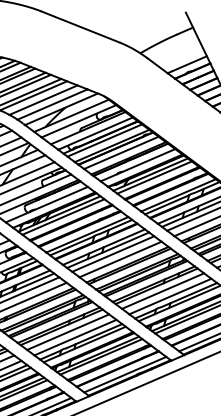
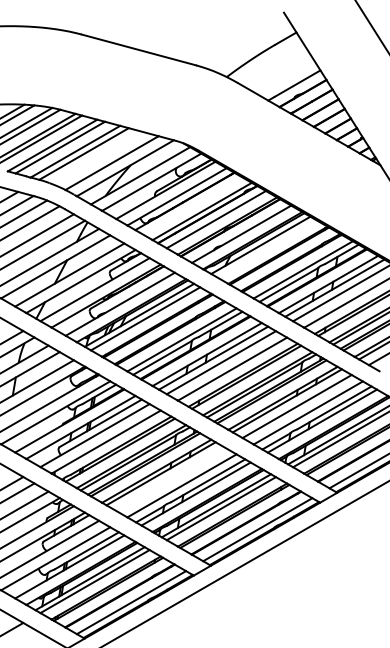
line: (43, 100) -> (98, 158), removed
line: (104, 140) -> (190, 204), removed
line: (154, 177) -> (266, 248), removed
line: (67, 331) -> (170, 478), removed

